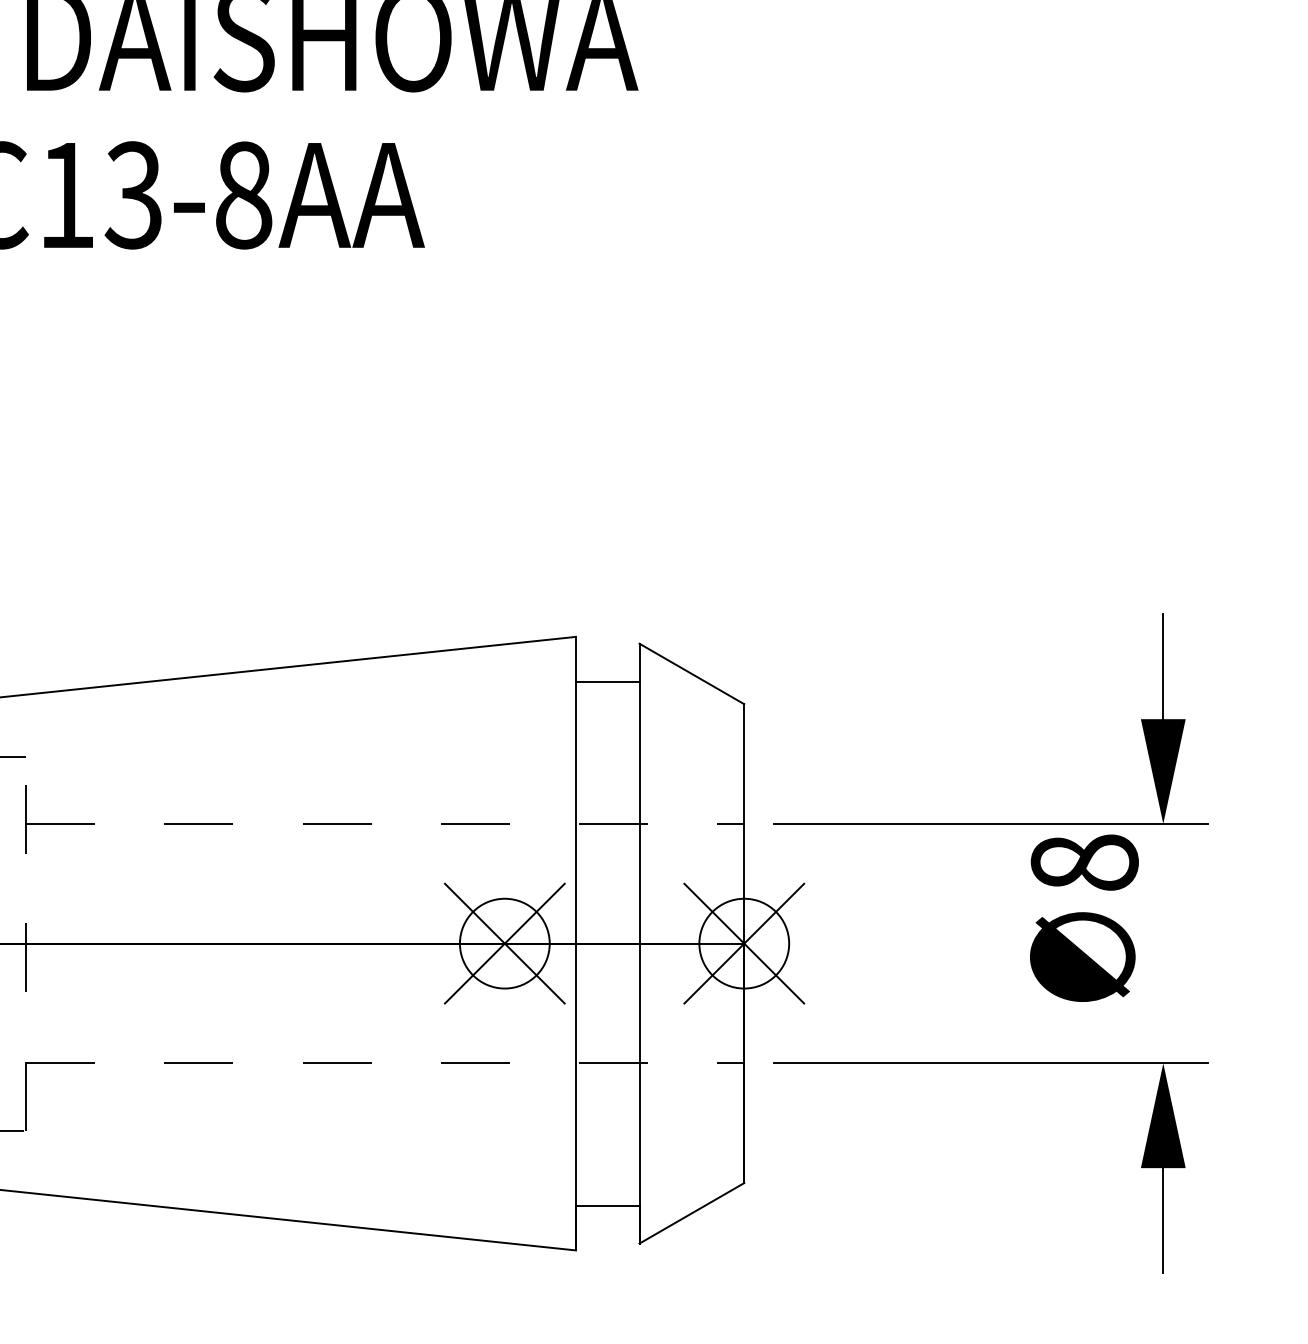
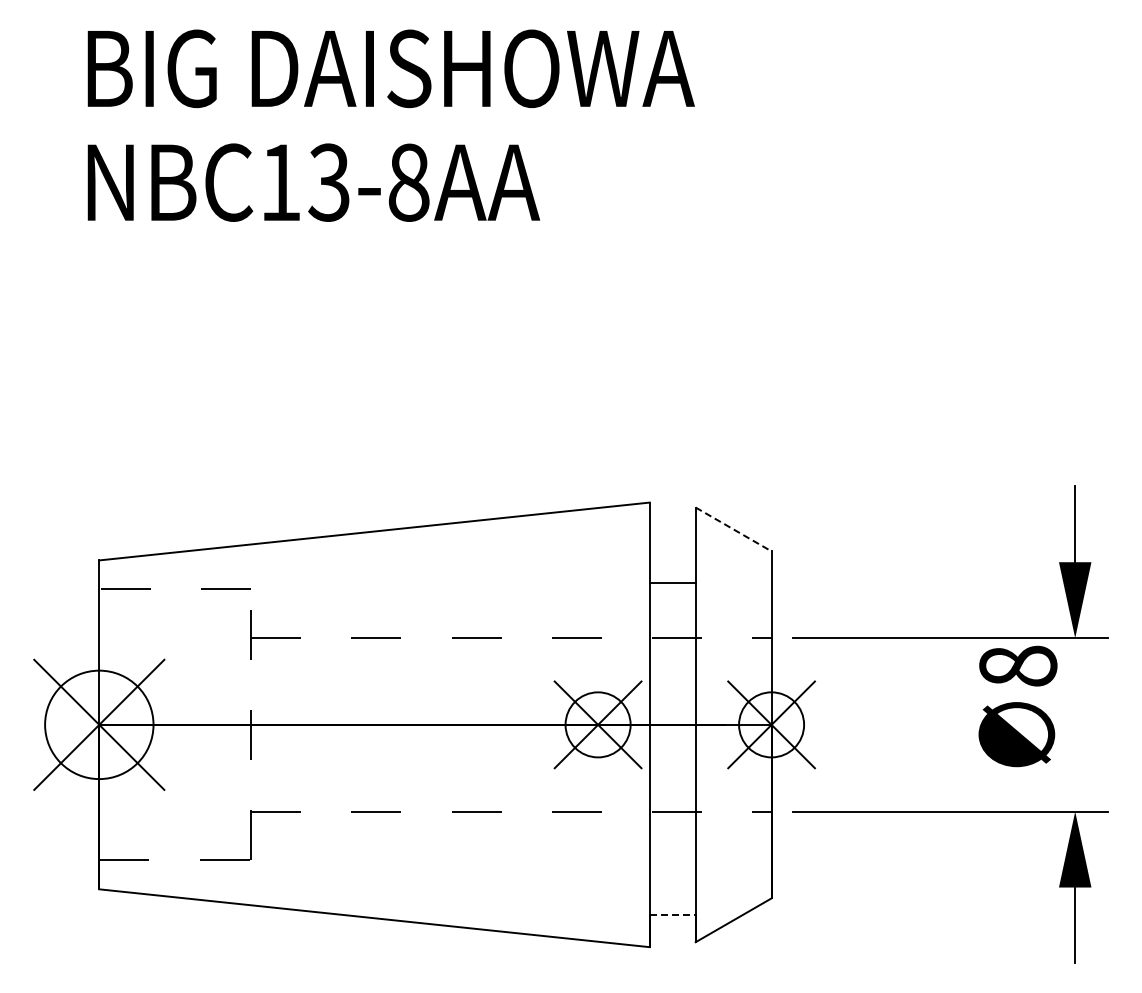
line: (691, 674) -> (733, 529), solid -> dashed
line: (607, 682) -> (672, 583), moved
line: (607, 1205) -> (672, 914), solid -> dashed

